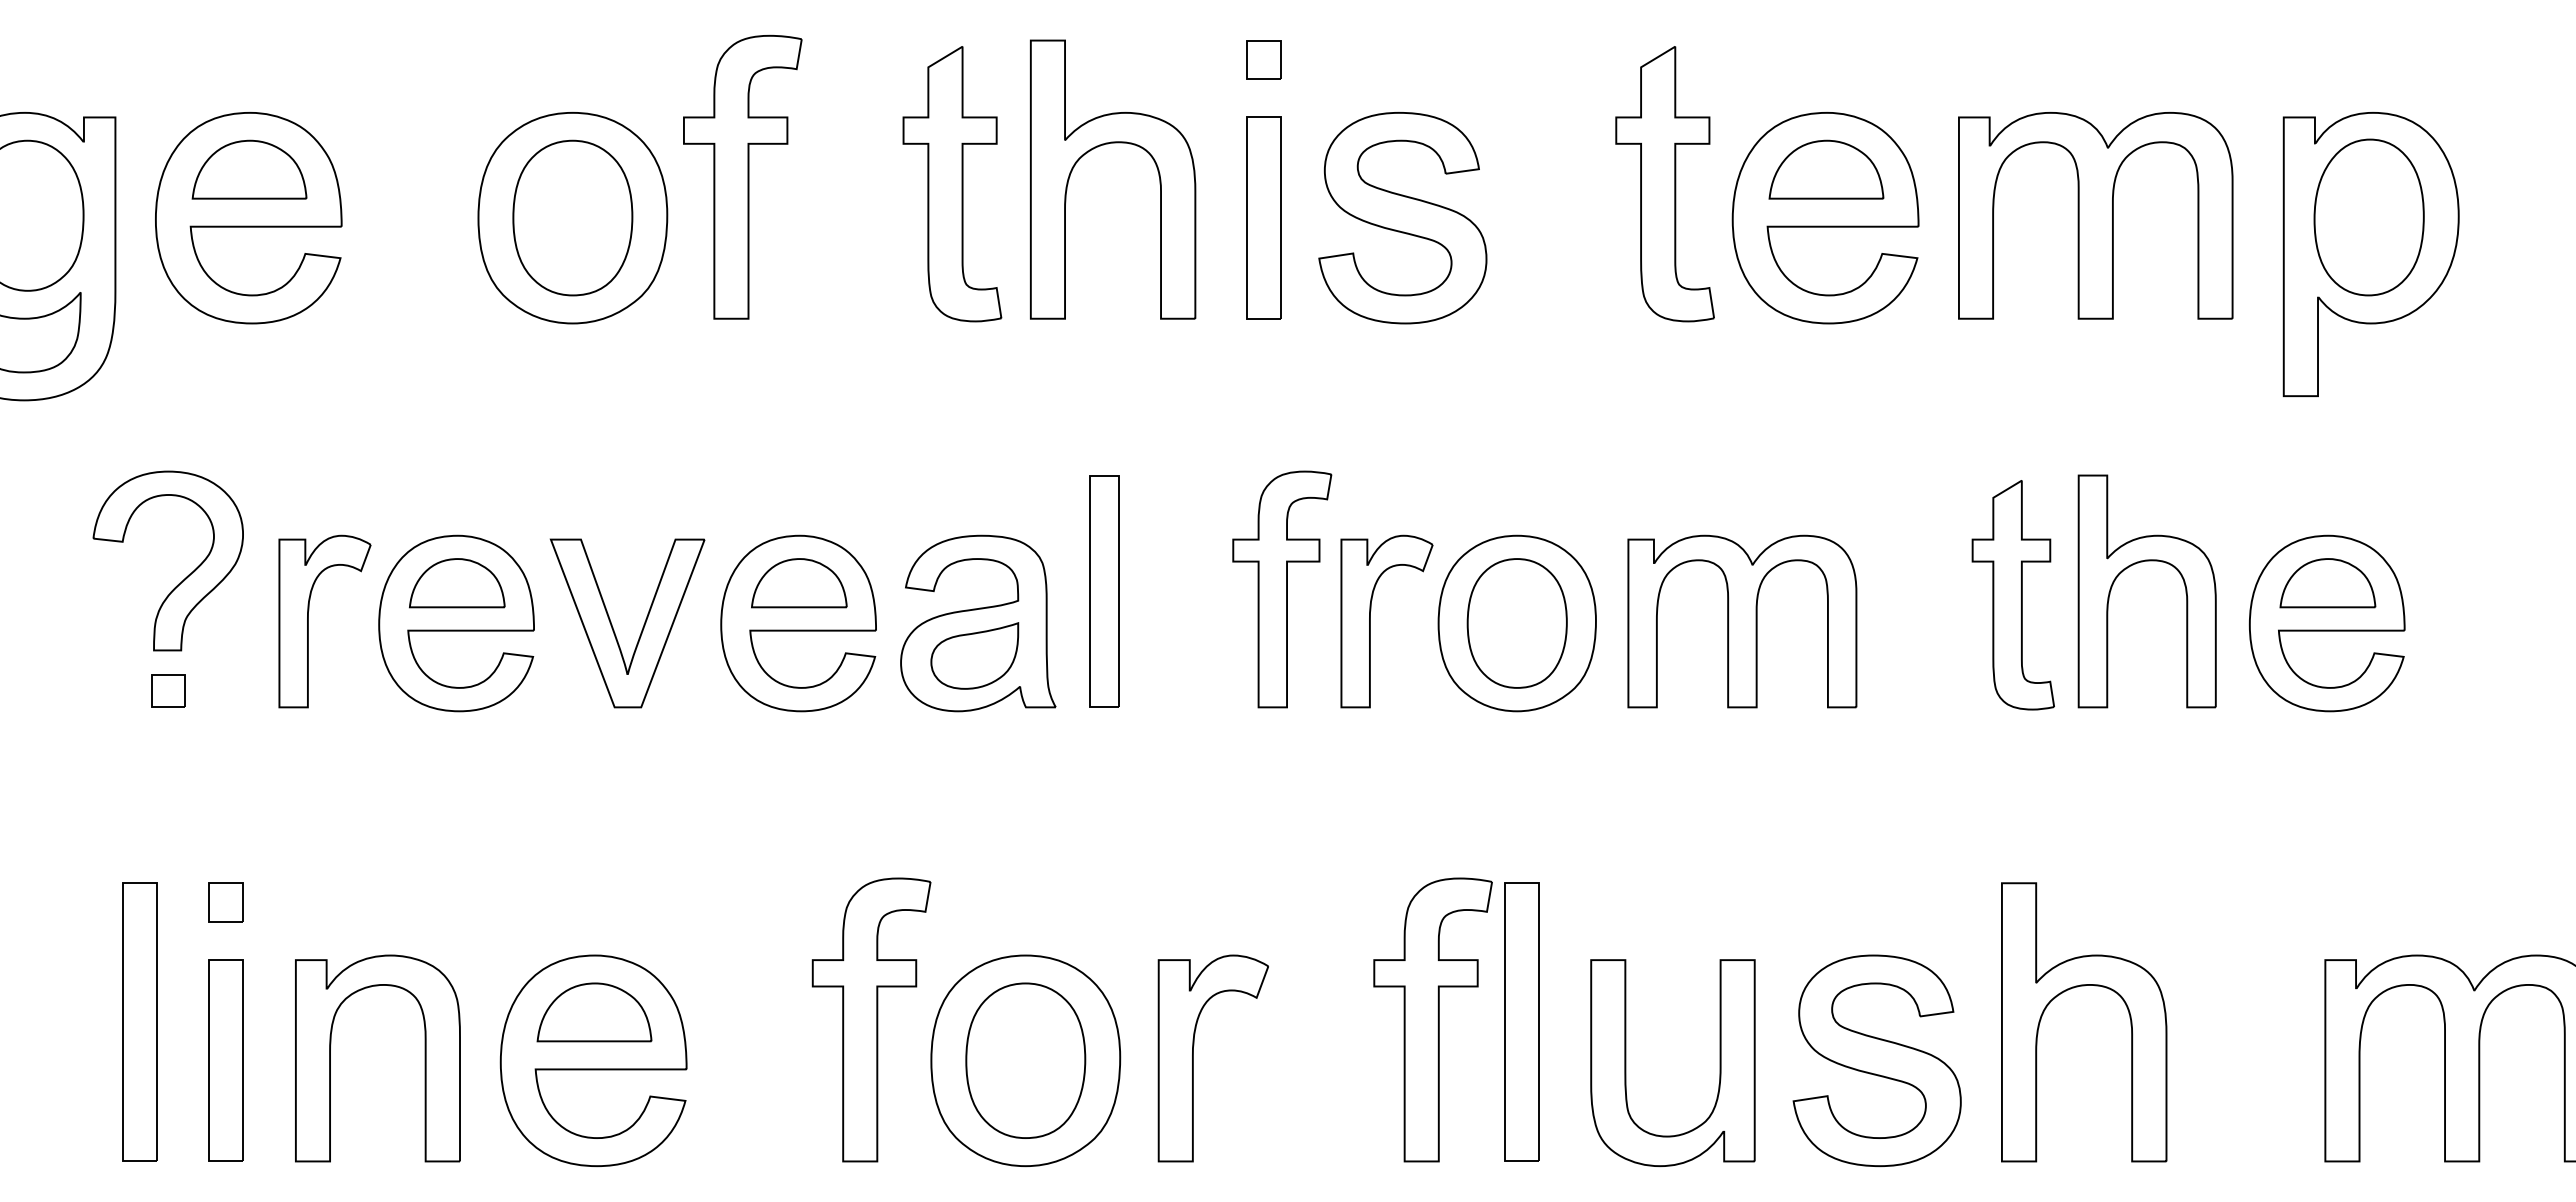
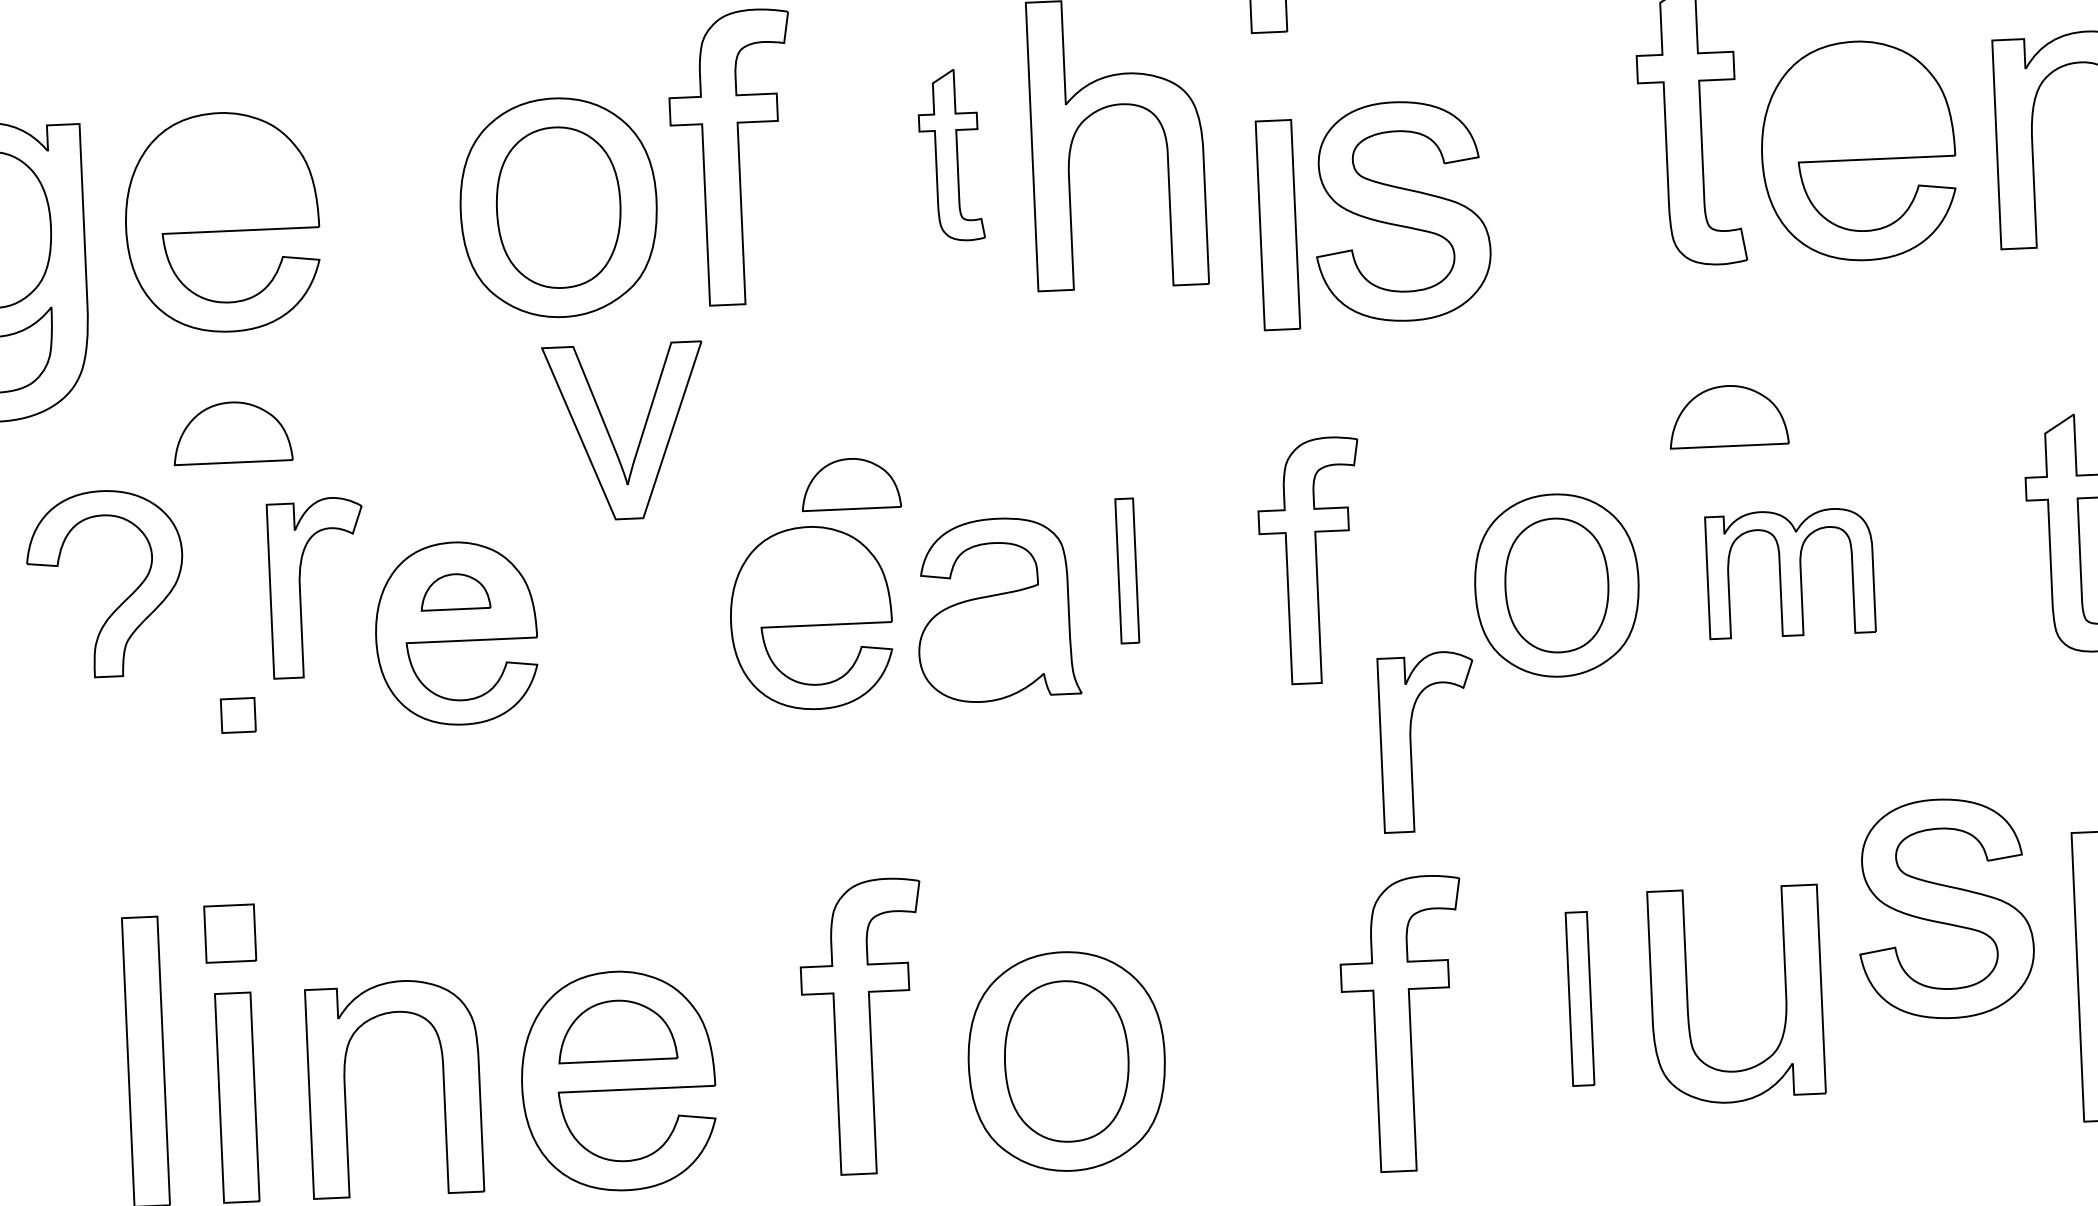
part: (249, 169) -> (232, 432), moved
part: (1826, 169) -> (1728, 415), moved
part: (952, 184) -> (951, 155), size x0.6
part: (1263, 217) -> (1277, 224), moved
part: (1402, 218) -> (1401, 211), moved
part: (185, 577) -> (124, 600), moved
part: (457, 583) -> (455, 592), size x0.7
part: (799, 583) -> (851, 484), moved
part: (1104, 591) -> (1127, 571), size x0.6
part: (308, 621) -> (300, 588), moved
part: (1370, 621) -> (1411, 742), moved
part: (1742, 621) -> (1790, 573), size x0.7
part: (613, 627) -> (610, 436), moved
part: (974, 655) -> (995, 643), removed
part: (168, 690) -> (238, 714), moved
part: (225, 902) -> (229, 933), size x1.4
part: (871, 1019) -> (864, 1026), moved
part: (1432, 1019) -> (1403, 1023), moved
part: (1521, 1021) -> (1579, 998), size x0.6
part: (1193, 1058) -> (1240, 1051), removed
part: (1876, 1060) -> (1944, 908), moved
part: (1626, 1062) -> (1688, 996), moved

